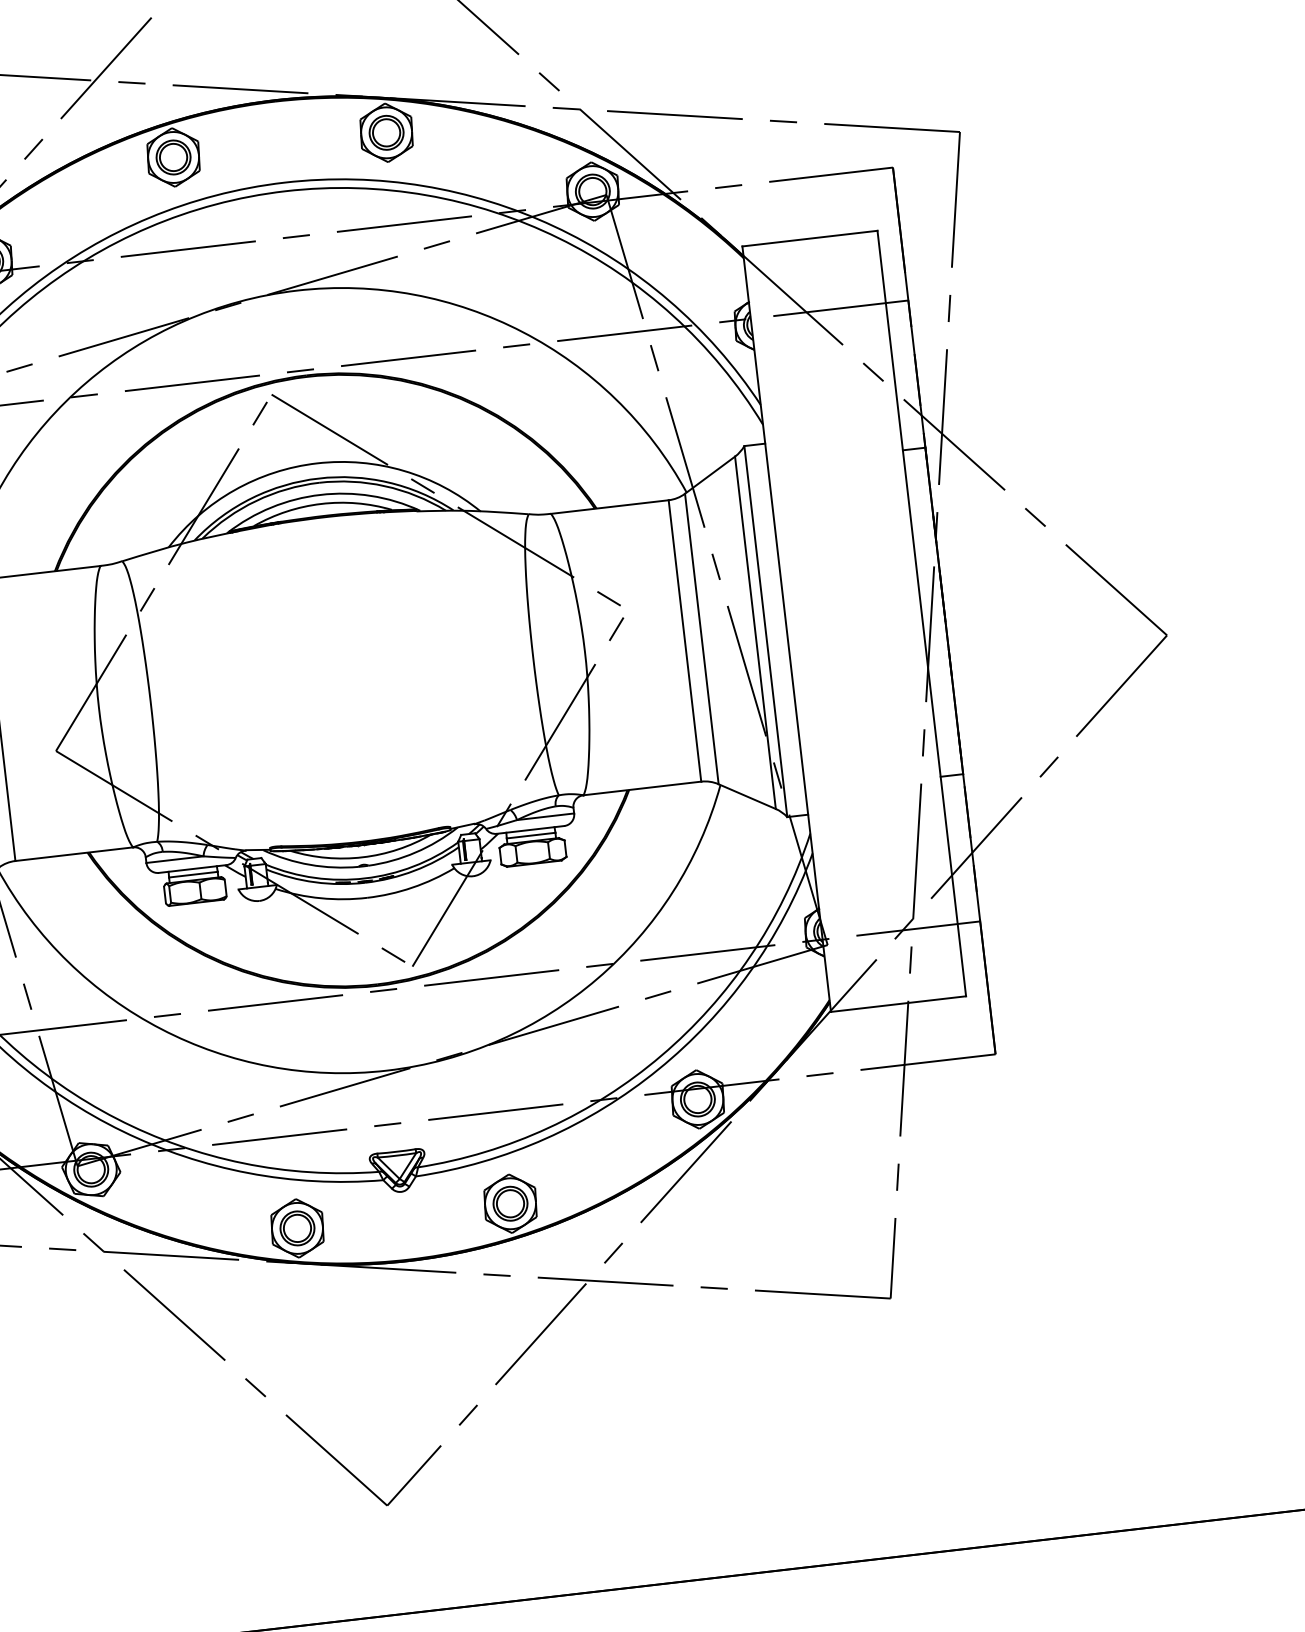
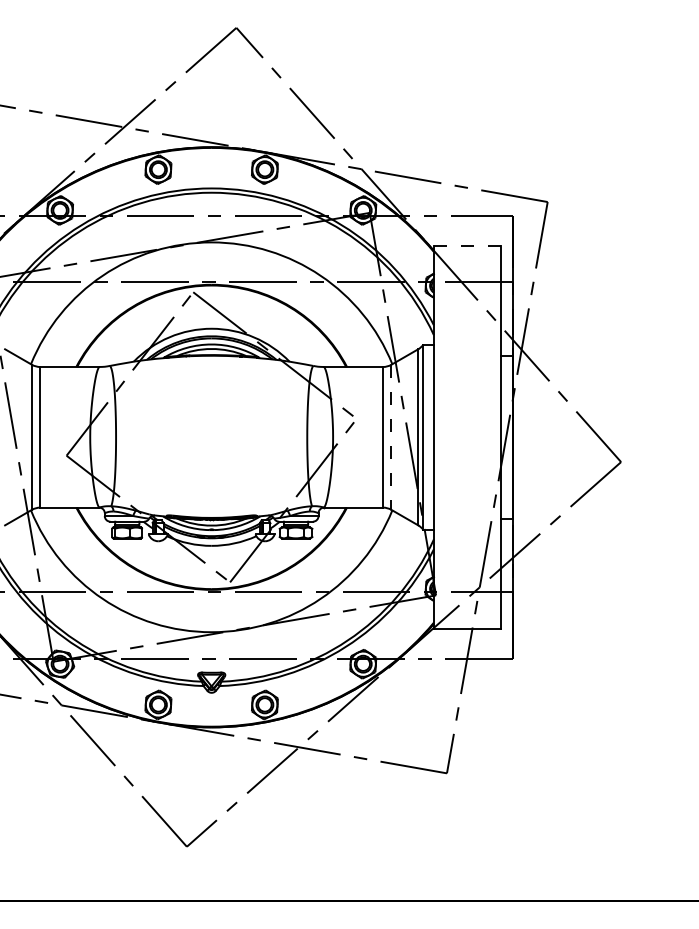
line: (809, 239) -> (467, 246), solid -> dashed
line: (701, 639) -> (391, 437), solid -> dashed

